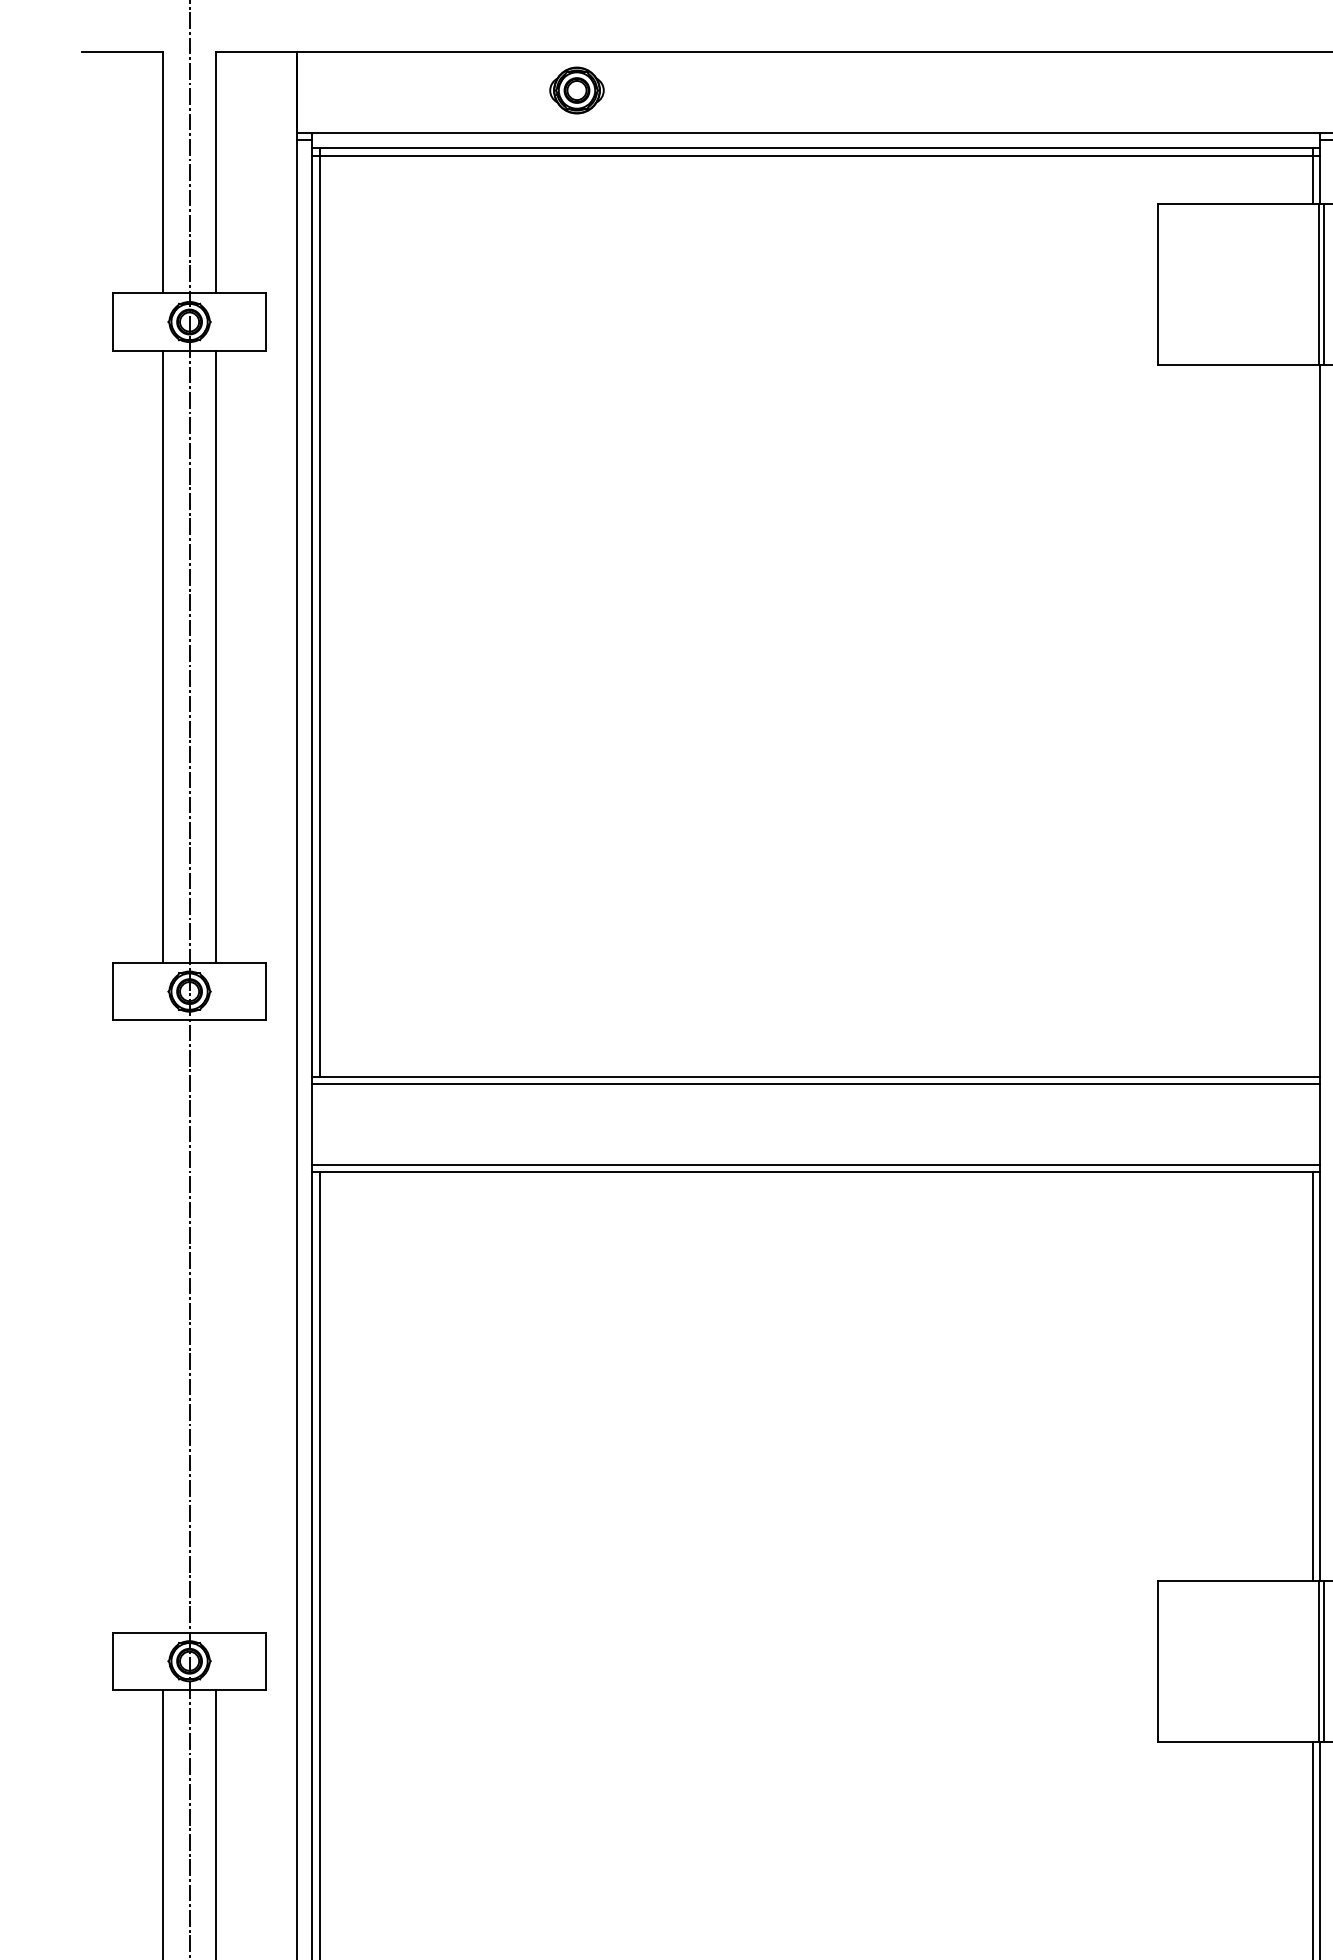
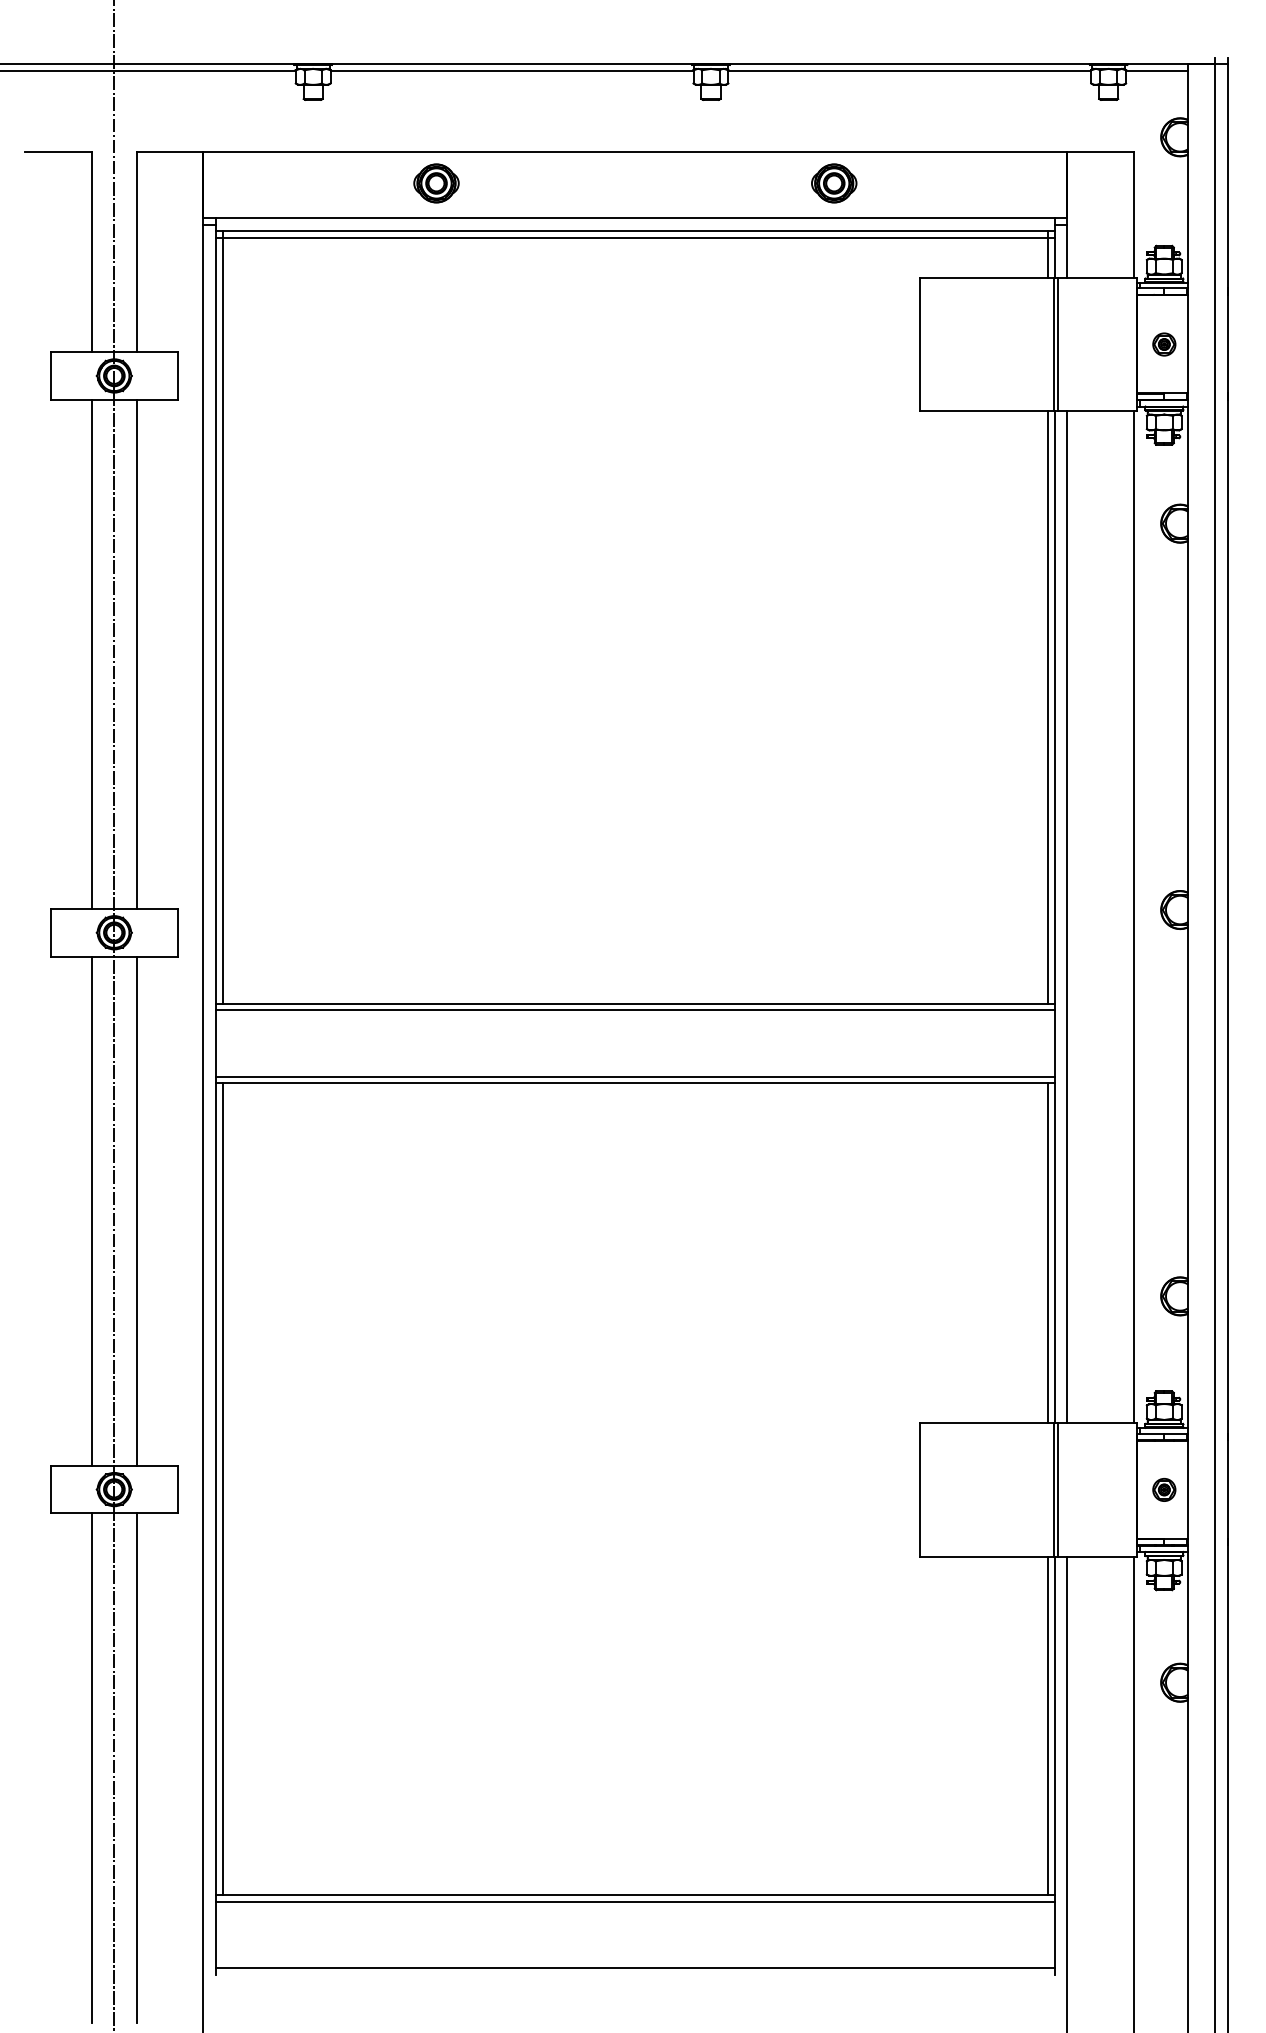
part: (1055, 90) -> (834, 183), added
line: (1312, 720) -> (1048, 707), added
line: (163, 1325) -> (92, 1210), added
line: (216, 1325) -> (136, 1210), added

